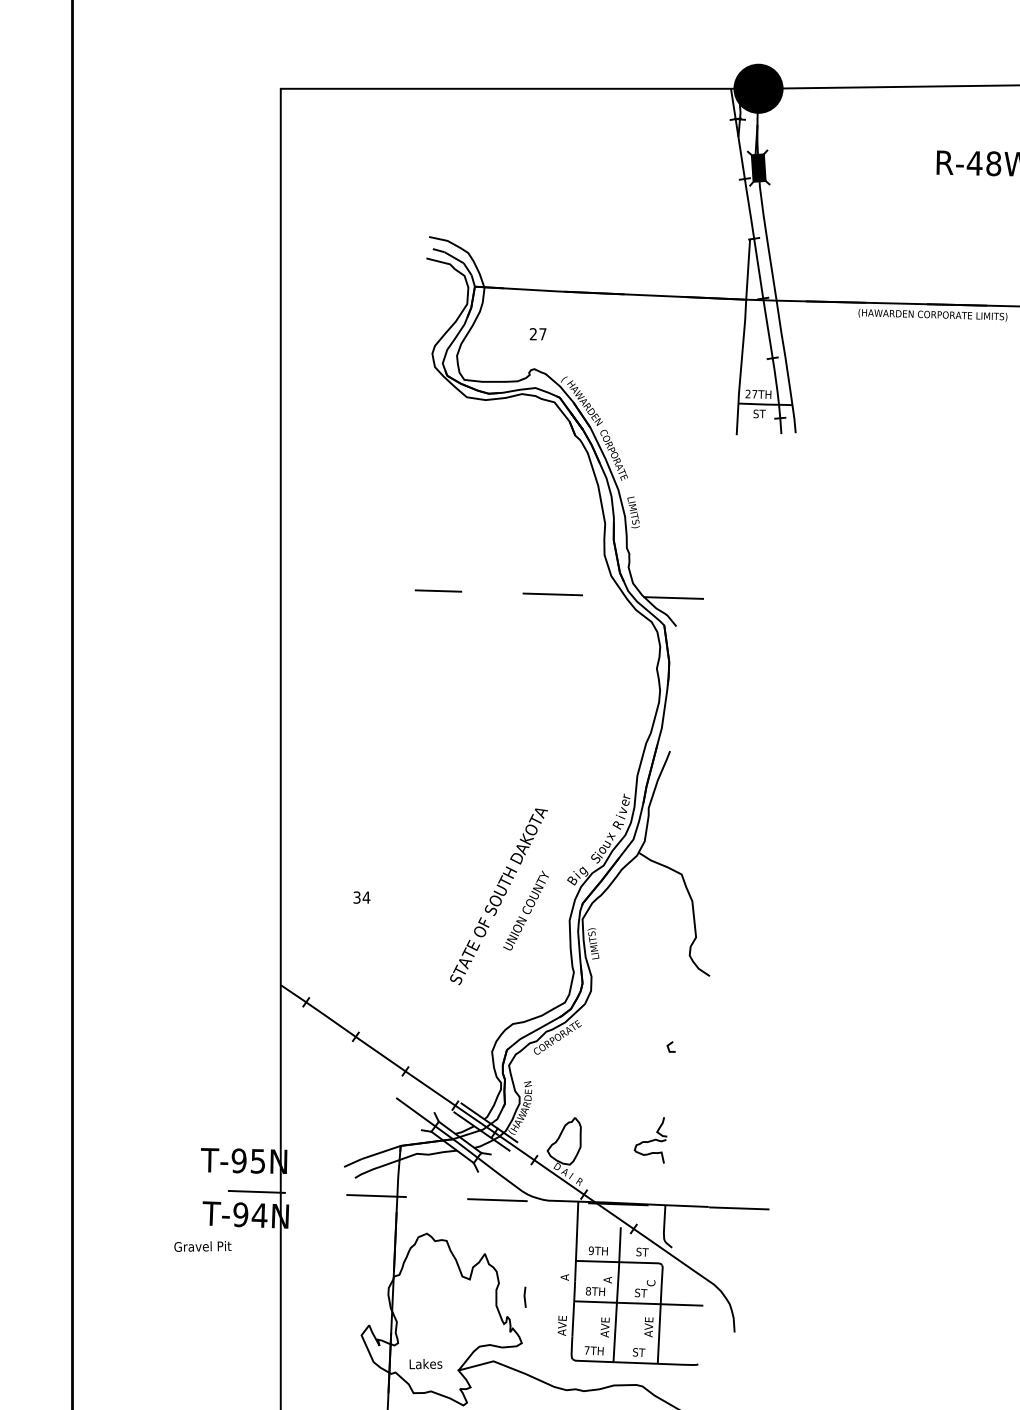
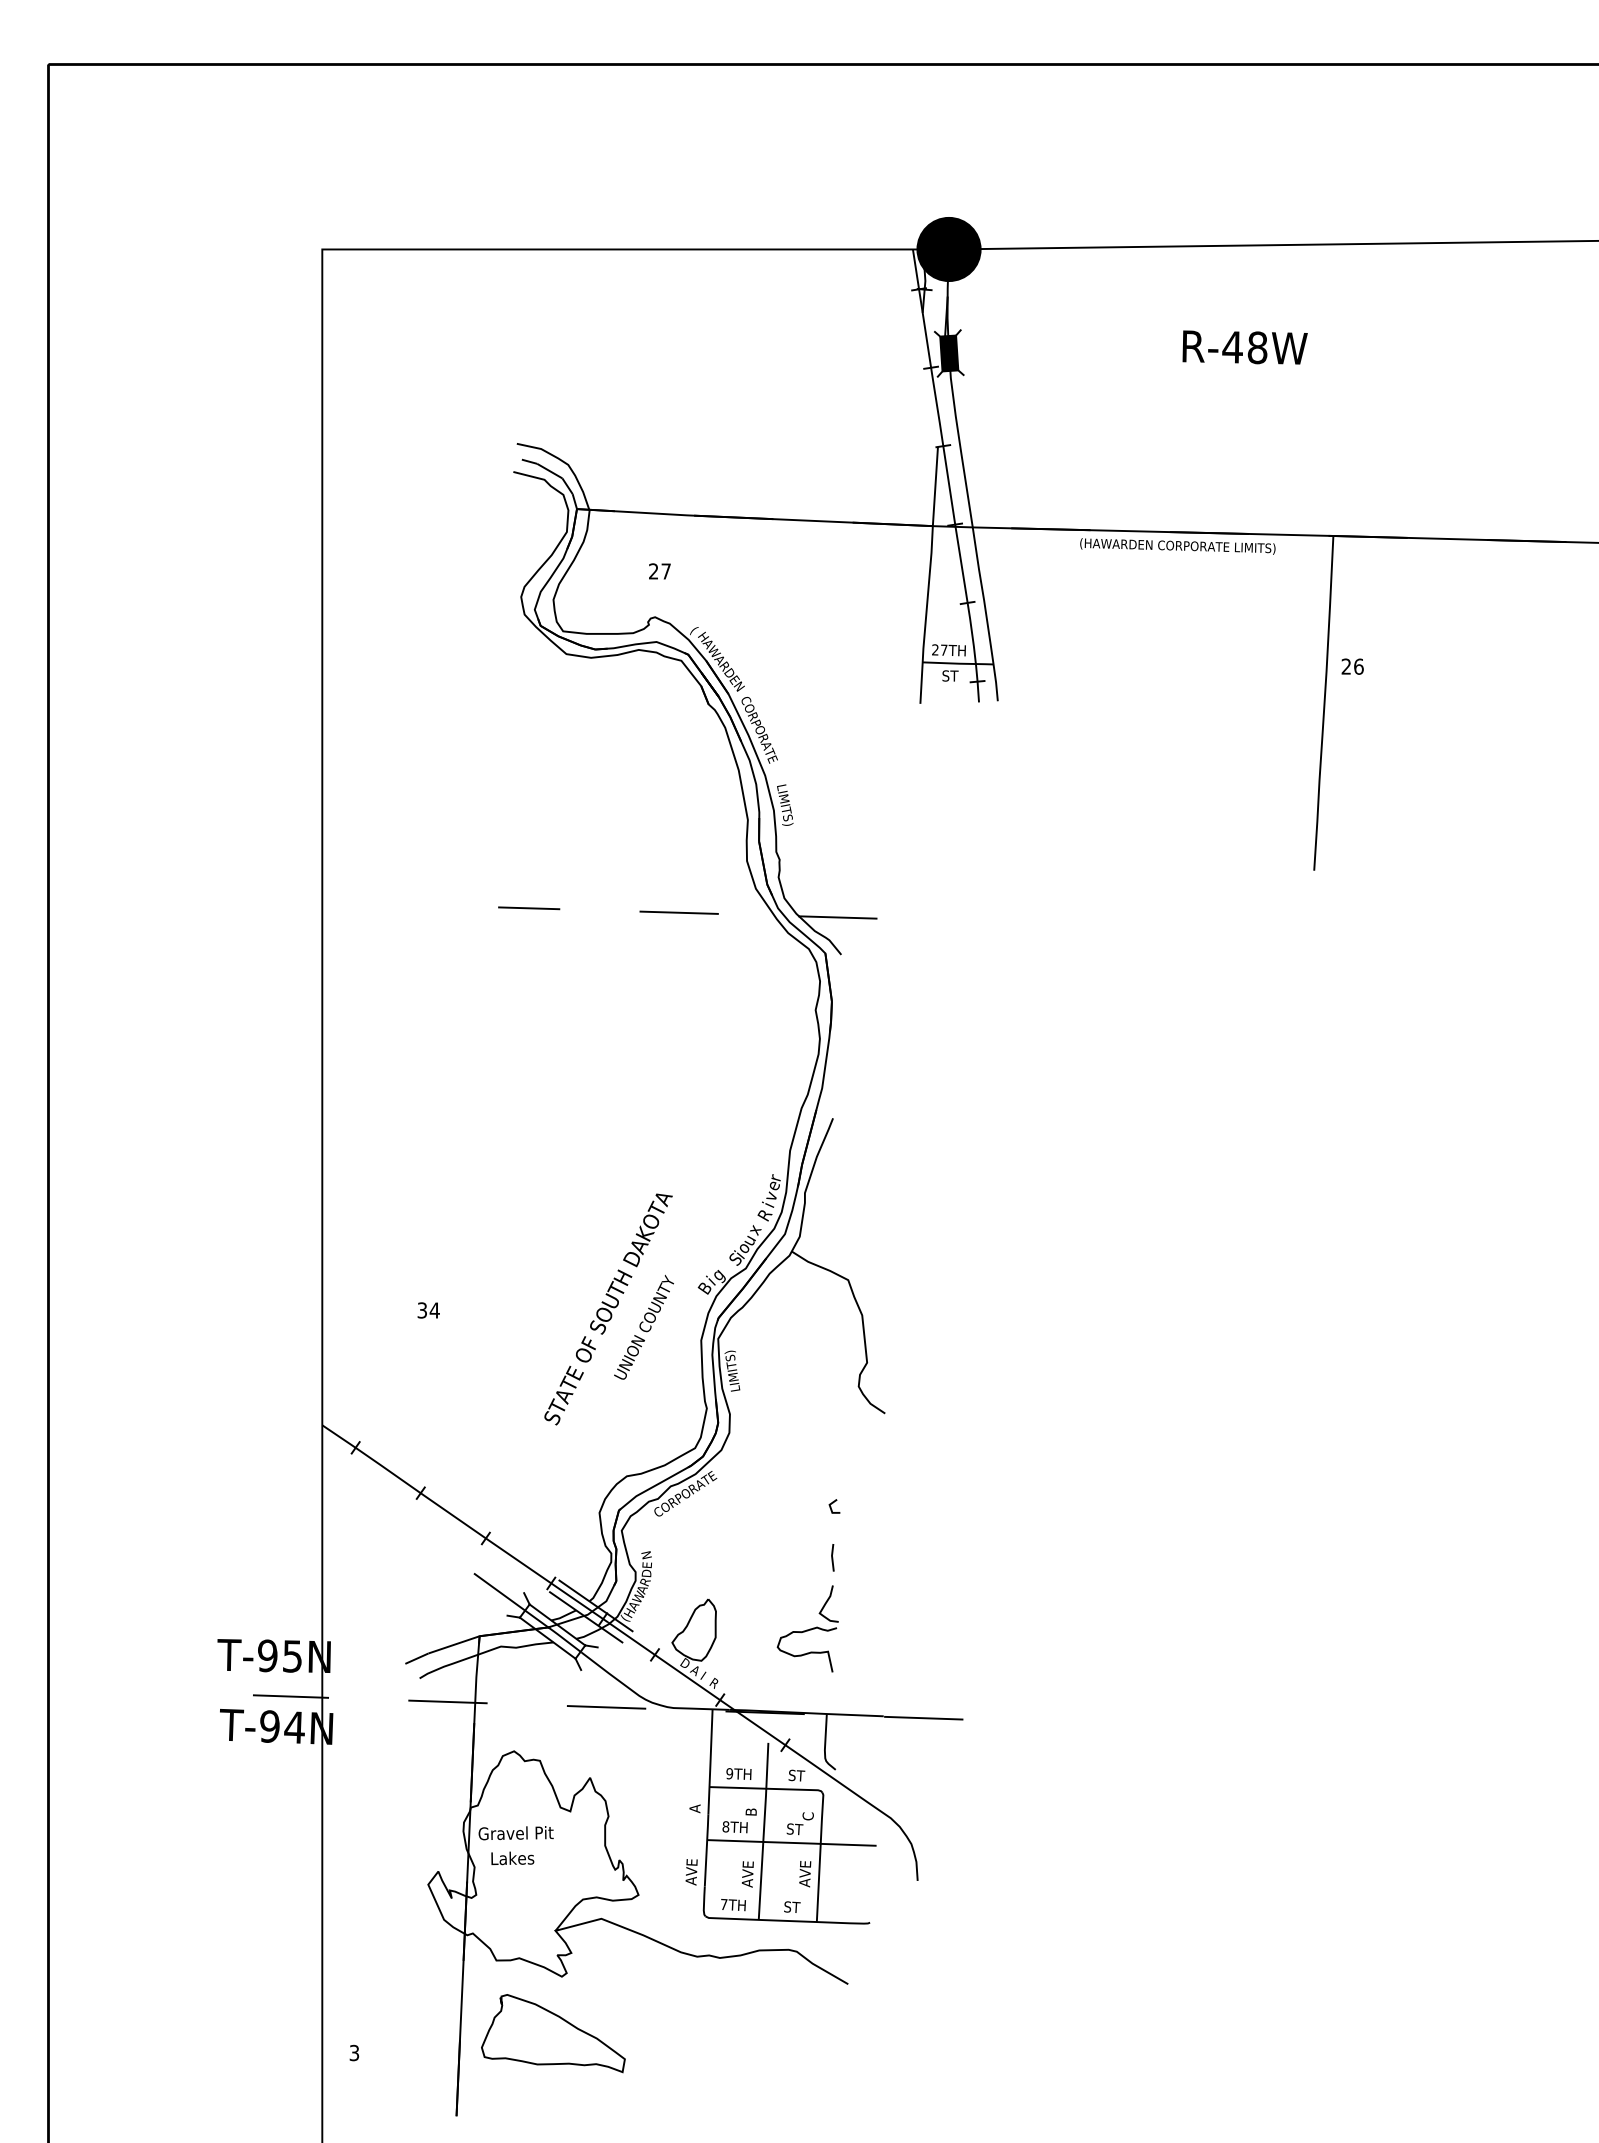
part: (650, 1140) -> (807, 1628), size x1.43
text: (202, 1246) -> (515, 1833), moved
text: (607, 1280) -> (750, 1812), A -> B
line: (524, 1297) -> (832, 1557), moved
text: (425, 1364) -> (512, 1858), moved

